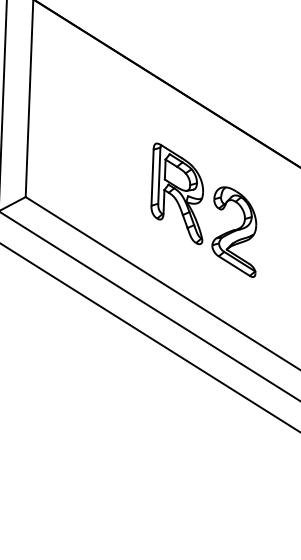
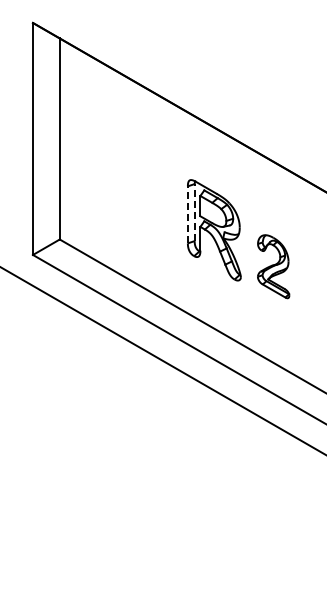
line: (159, 175) -> (194, 212), solid -> dashed
line: (152, 177) -> (187, 214), solid -> dashed
part: (234, 231) -> (273, 266), size x0.7

